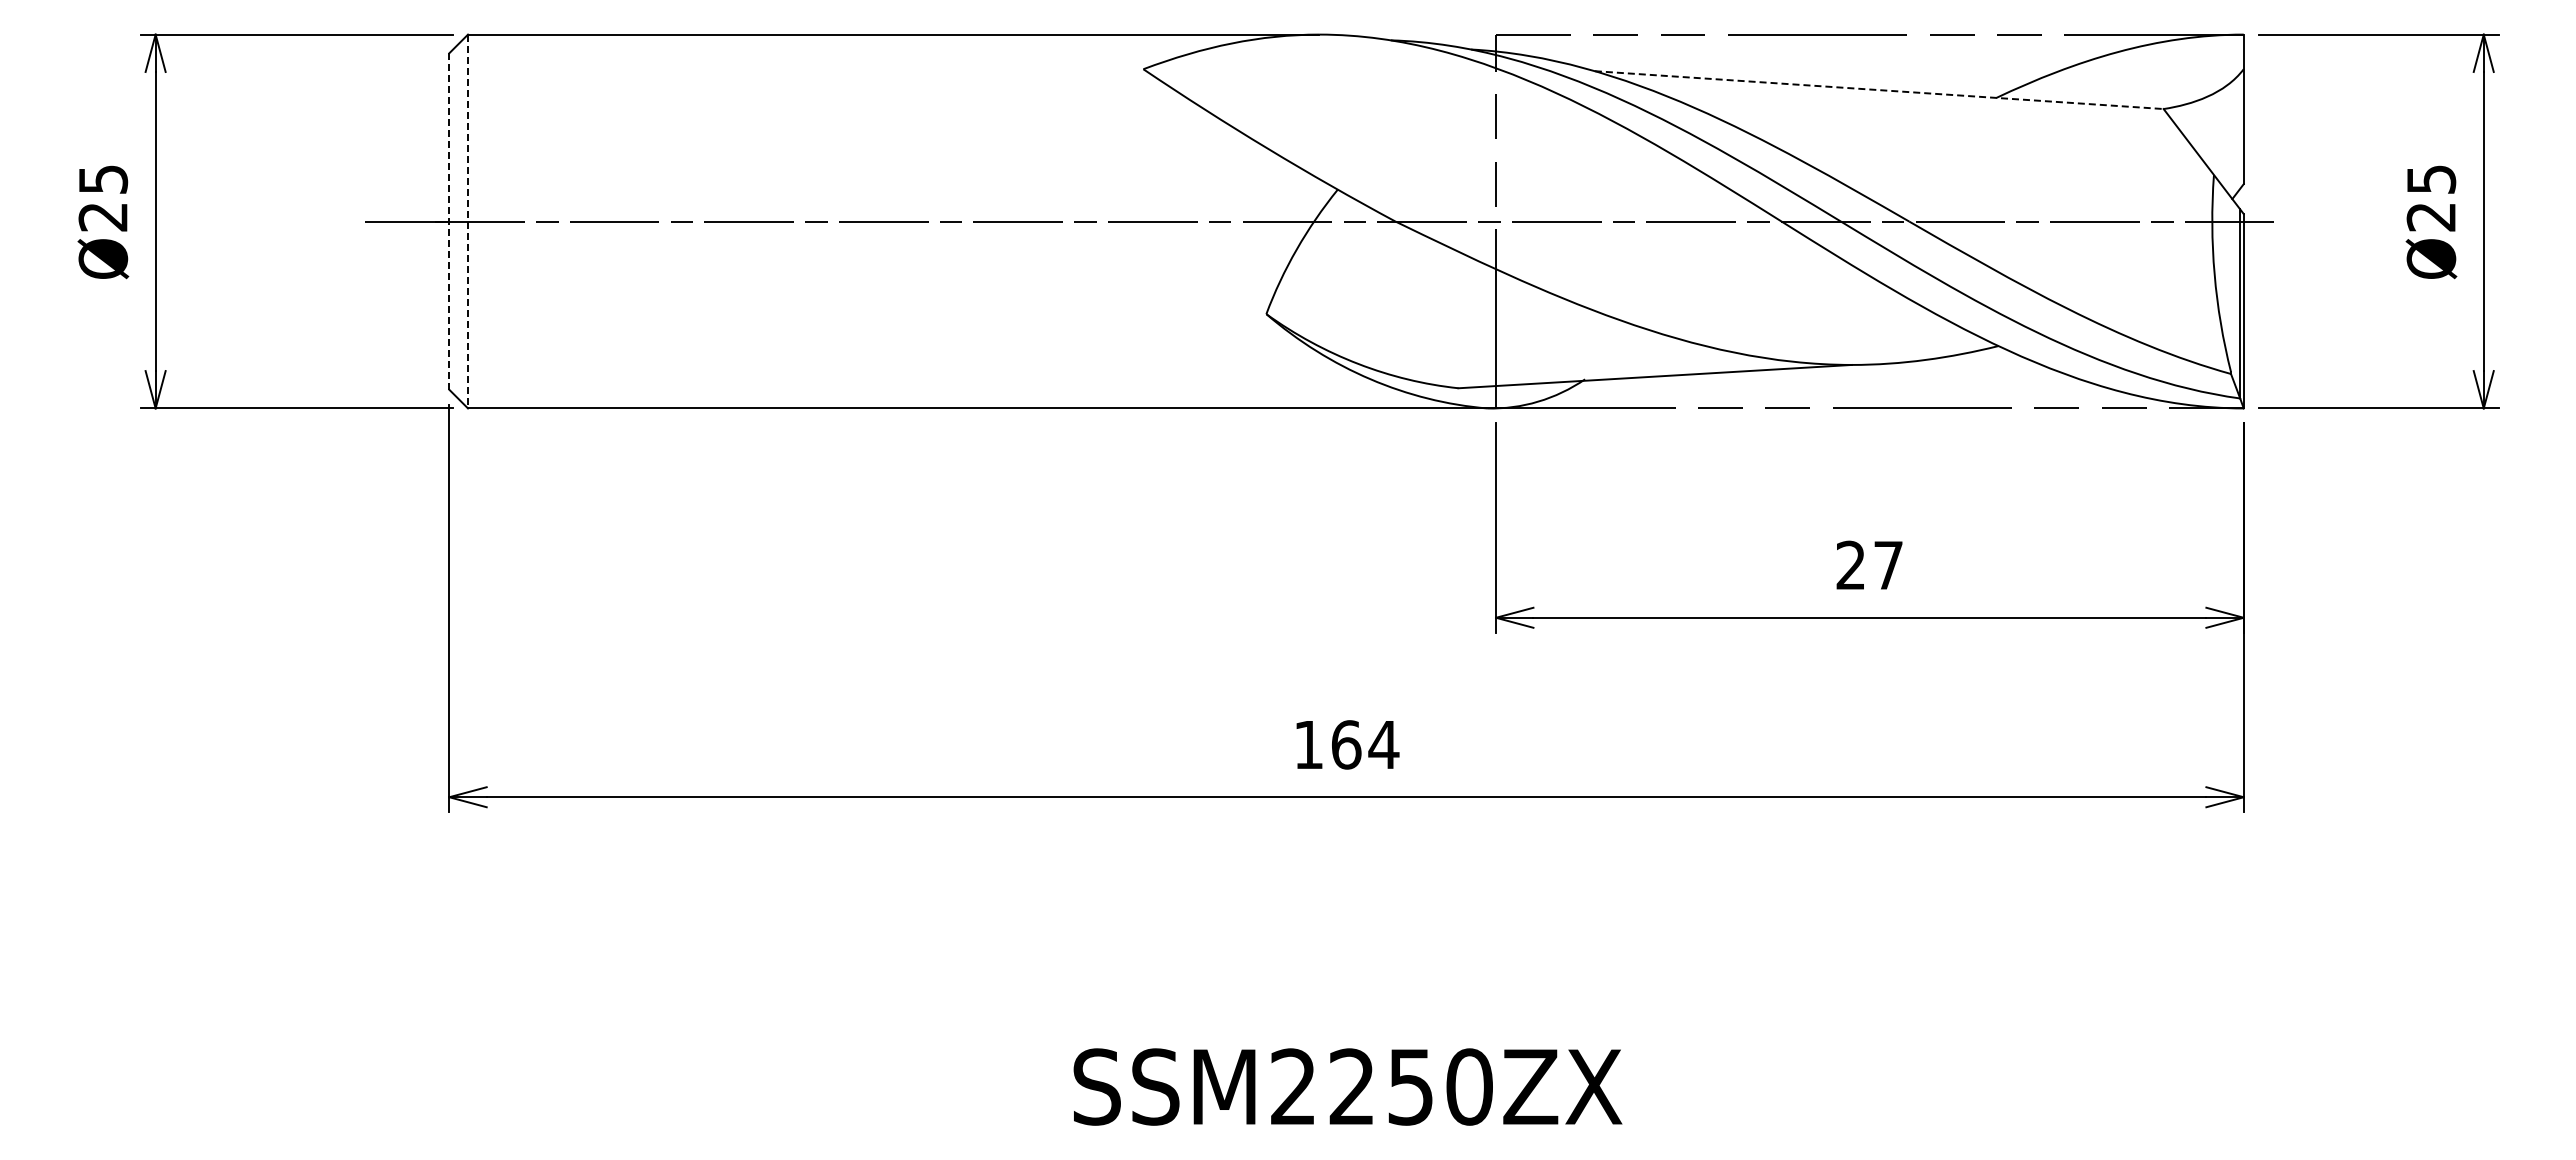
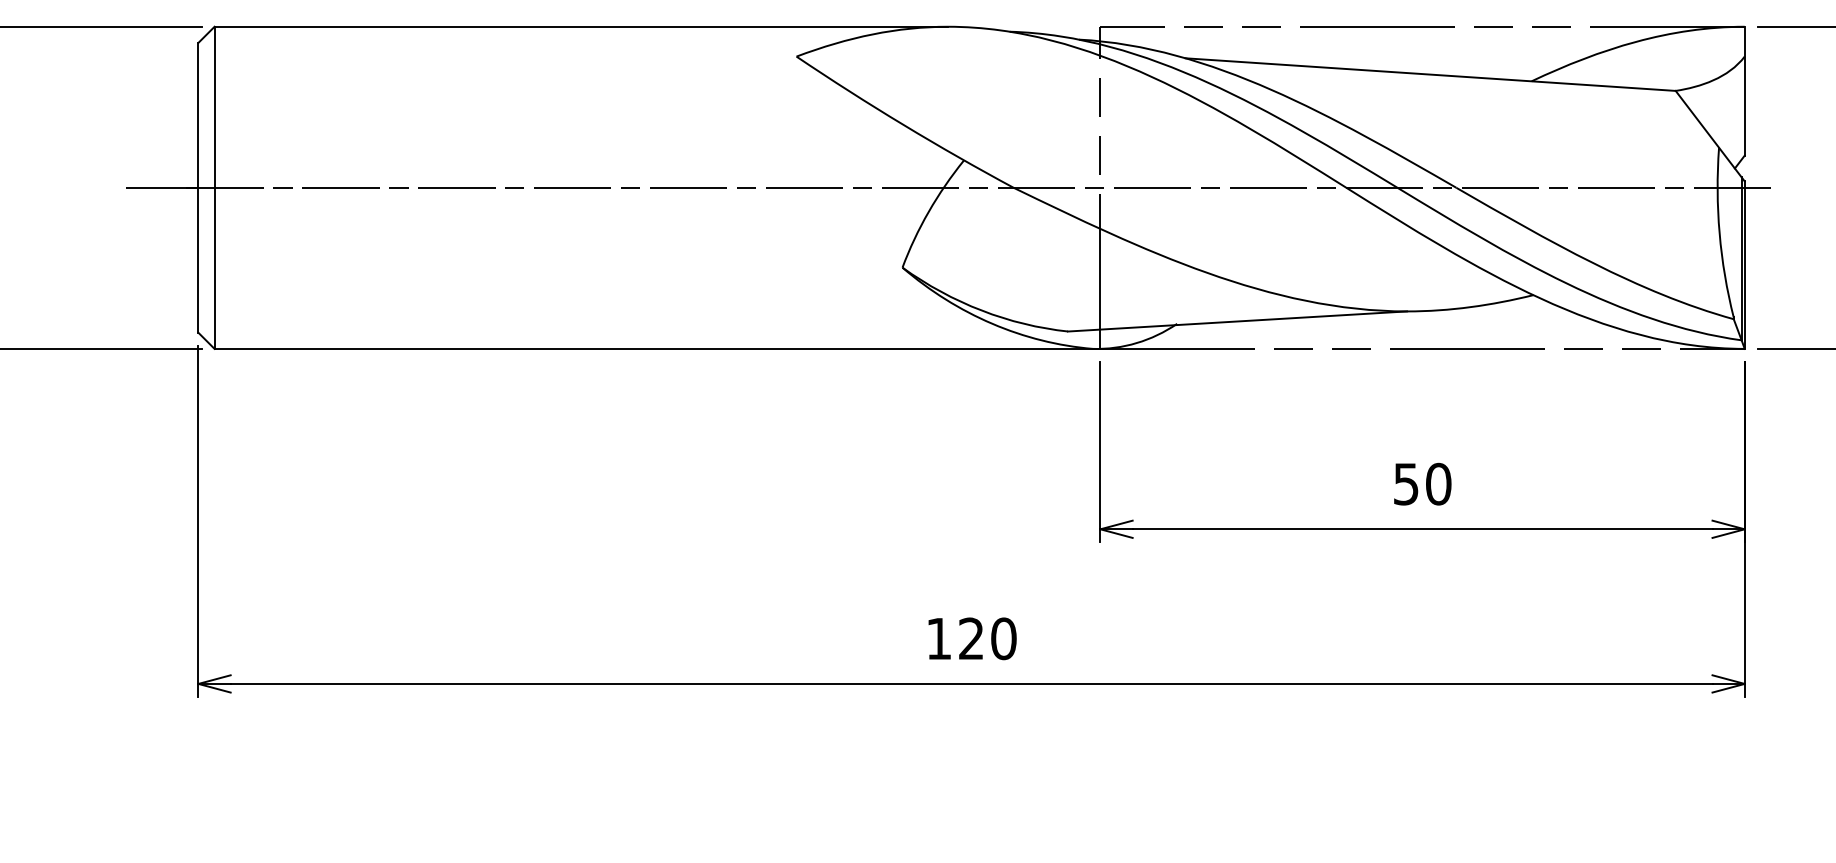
line: (1879, 90) -> (1430, 74), dashed -> solid
line: (449, 221) -> (198, 187), dashed -> solid
line: (468, 221) -> (214, 187), dashed -> solid
text: (1869, 565) -> (1422, 484), 27 -> 50
text: (1365, 744) -> (987, 638), 164 -> 120

